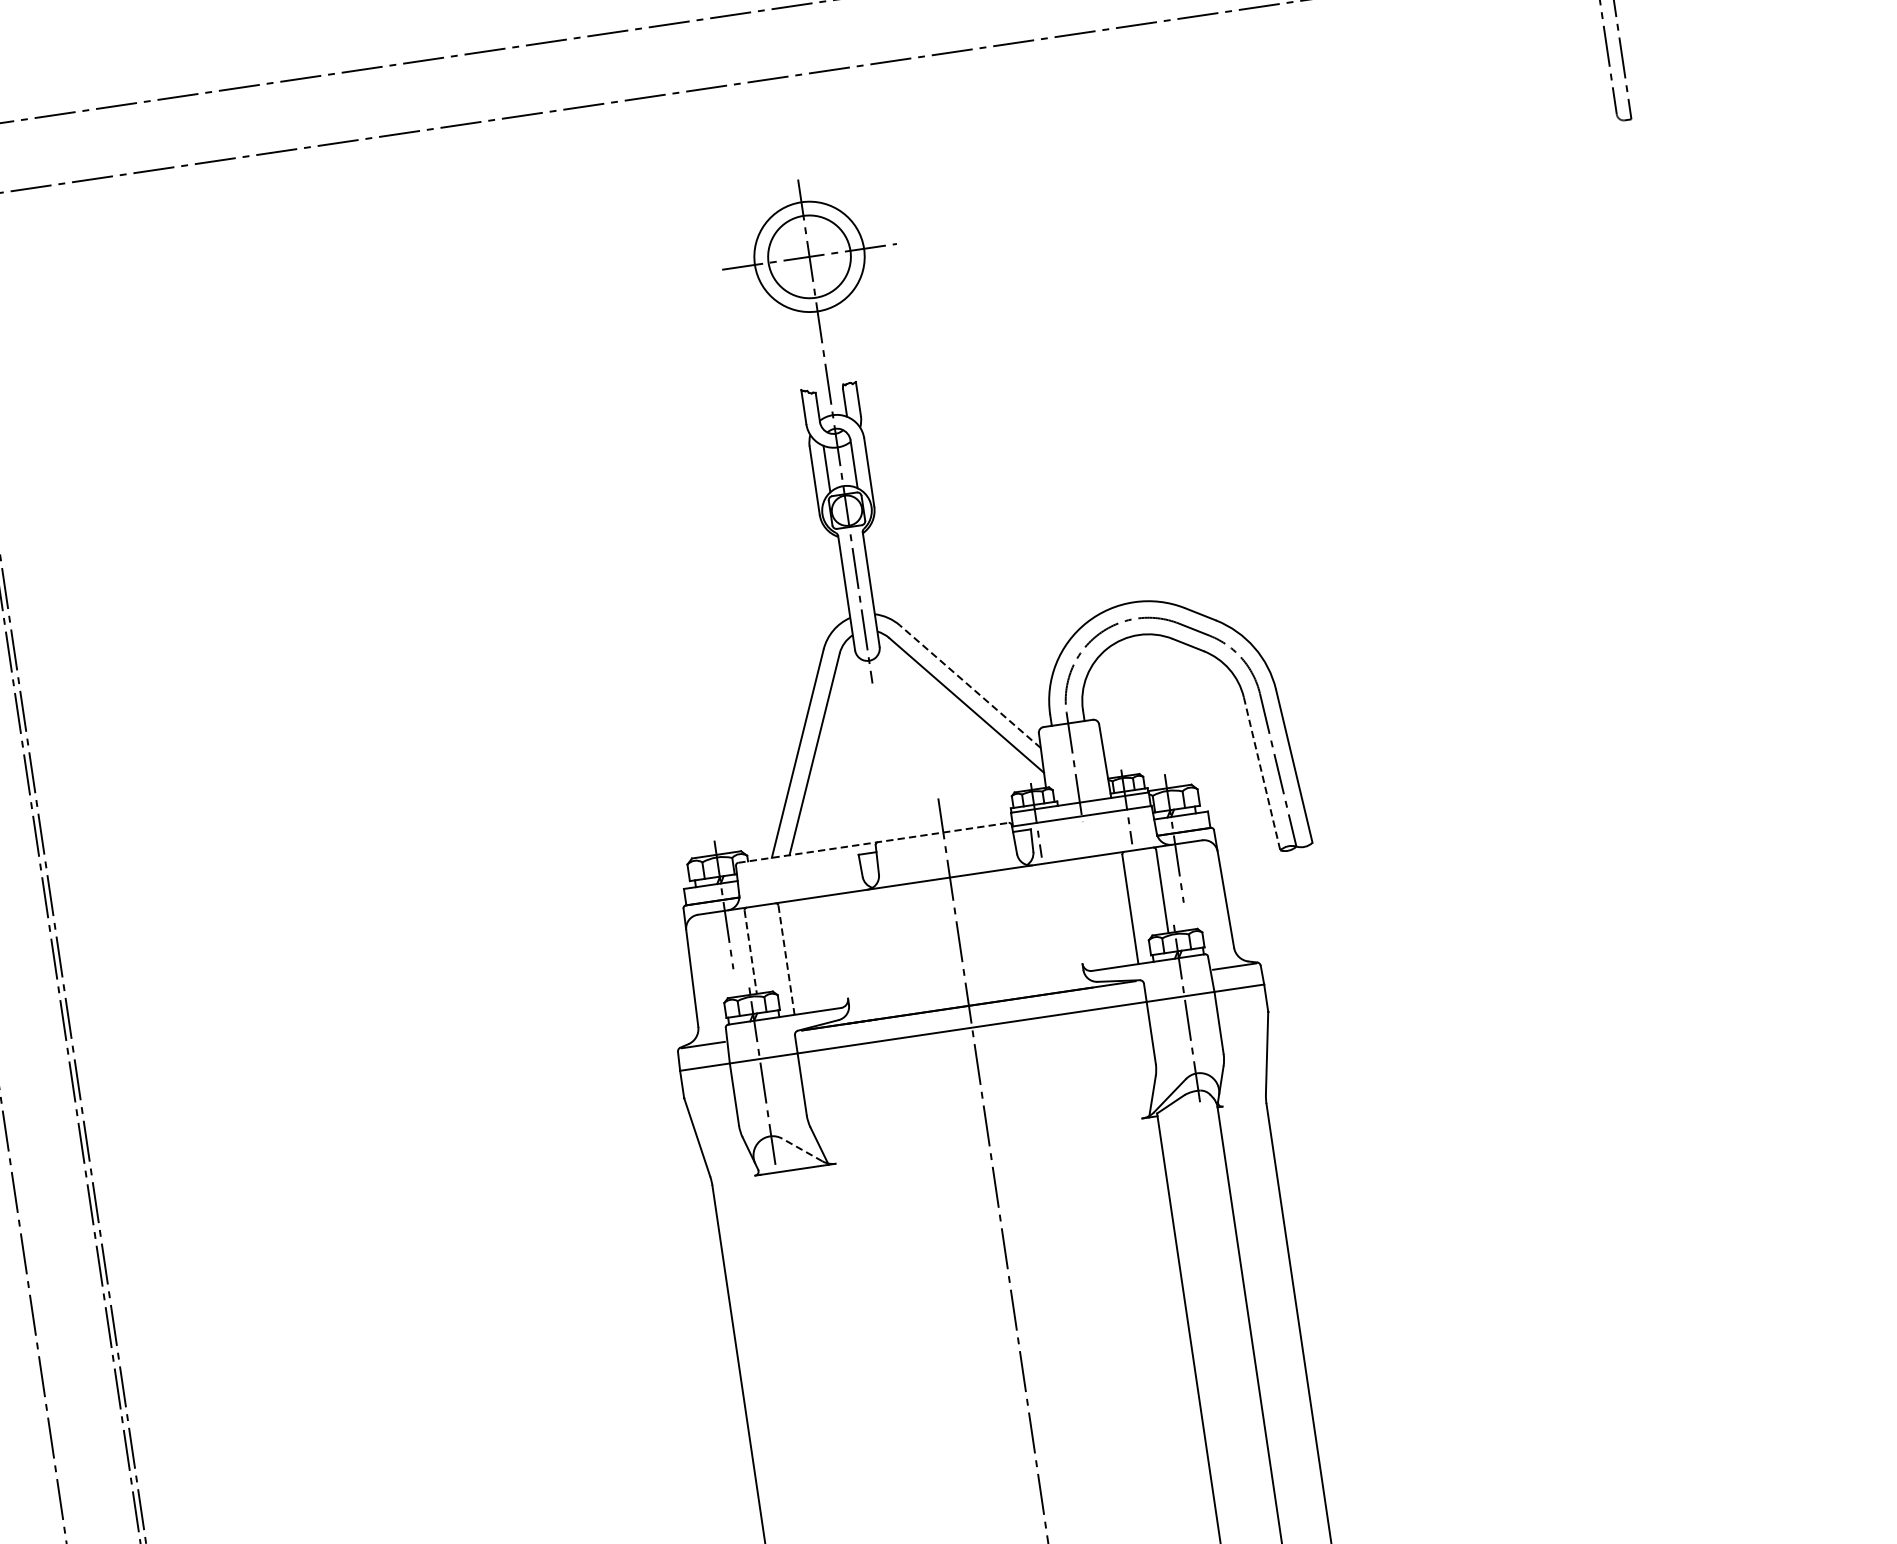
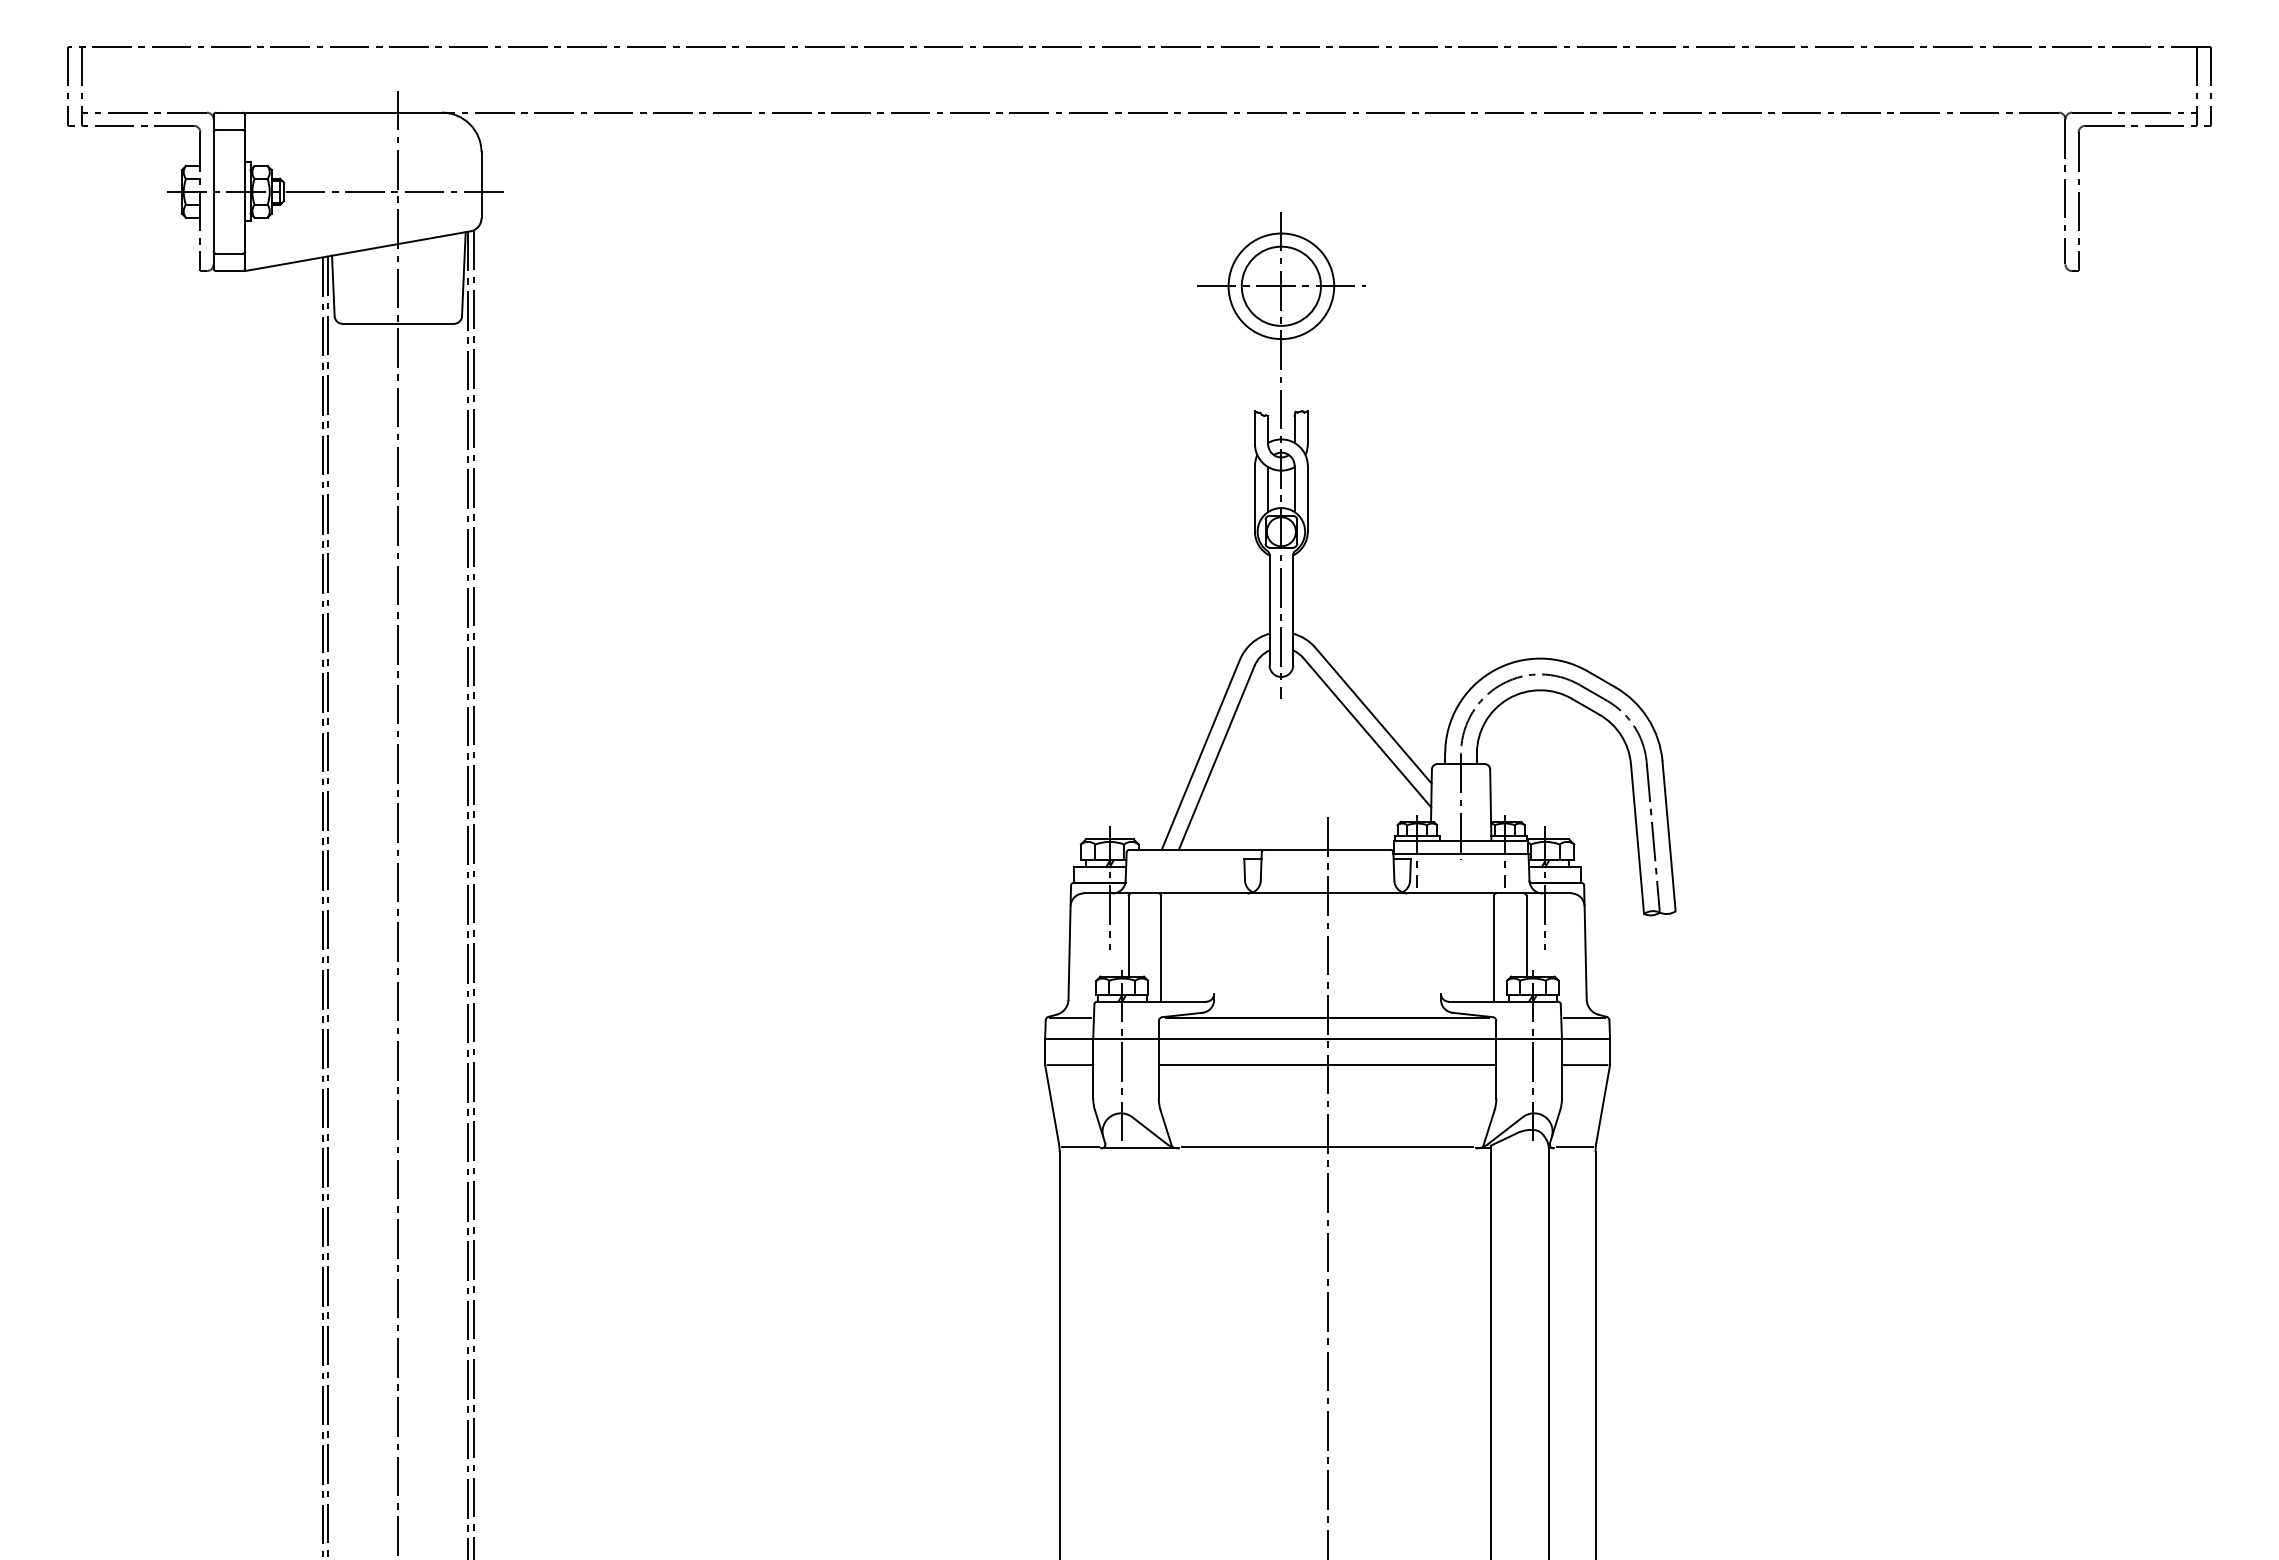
line: (970, 686) -> (1373, 715), dashed -> solid
line: (1262, 774) -> (1637, 839), dashed -> solid
line: (873, 842) -> (1260, 849), dashed -> solid
line: (750, 952) -> (1128, 936), dashed -> solid
line: (786, 959) -> (1161, 948), dashed -> solid
line: (1241, 1016) -> (1584, 1065), added
line: (976, 1055) -> (1327, 1065), added
line: (710, 1094) -> (1070, 1065), added
line: (1244, 1102) -> (1574, 1147), added
line: (988, 1140) -> (1327, 1147), added
line: (802, 1149) -> (1149, 1130), dashed -> solid
line: (733, 1177) -> (1080, 1147), added

